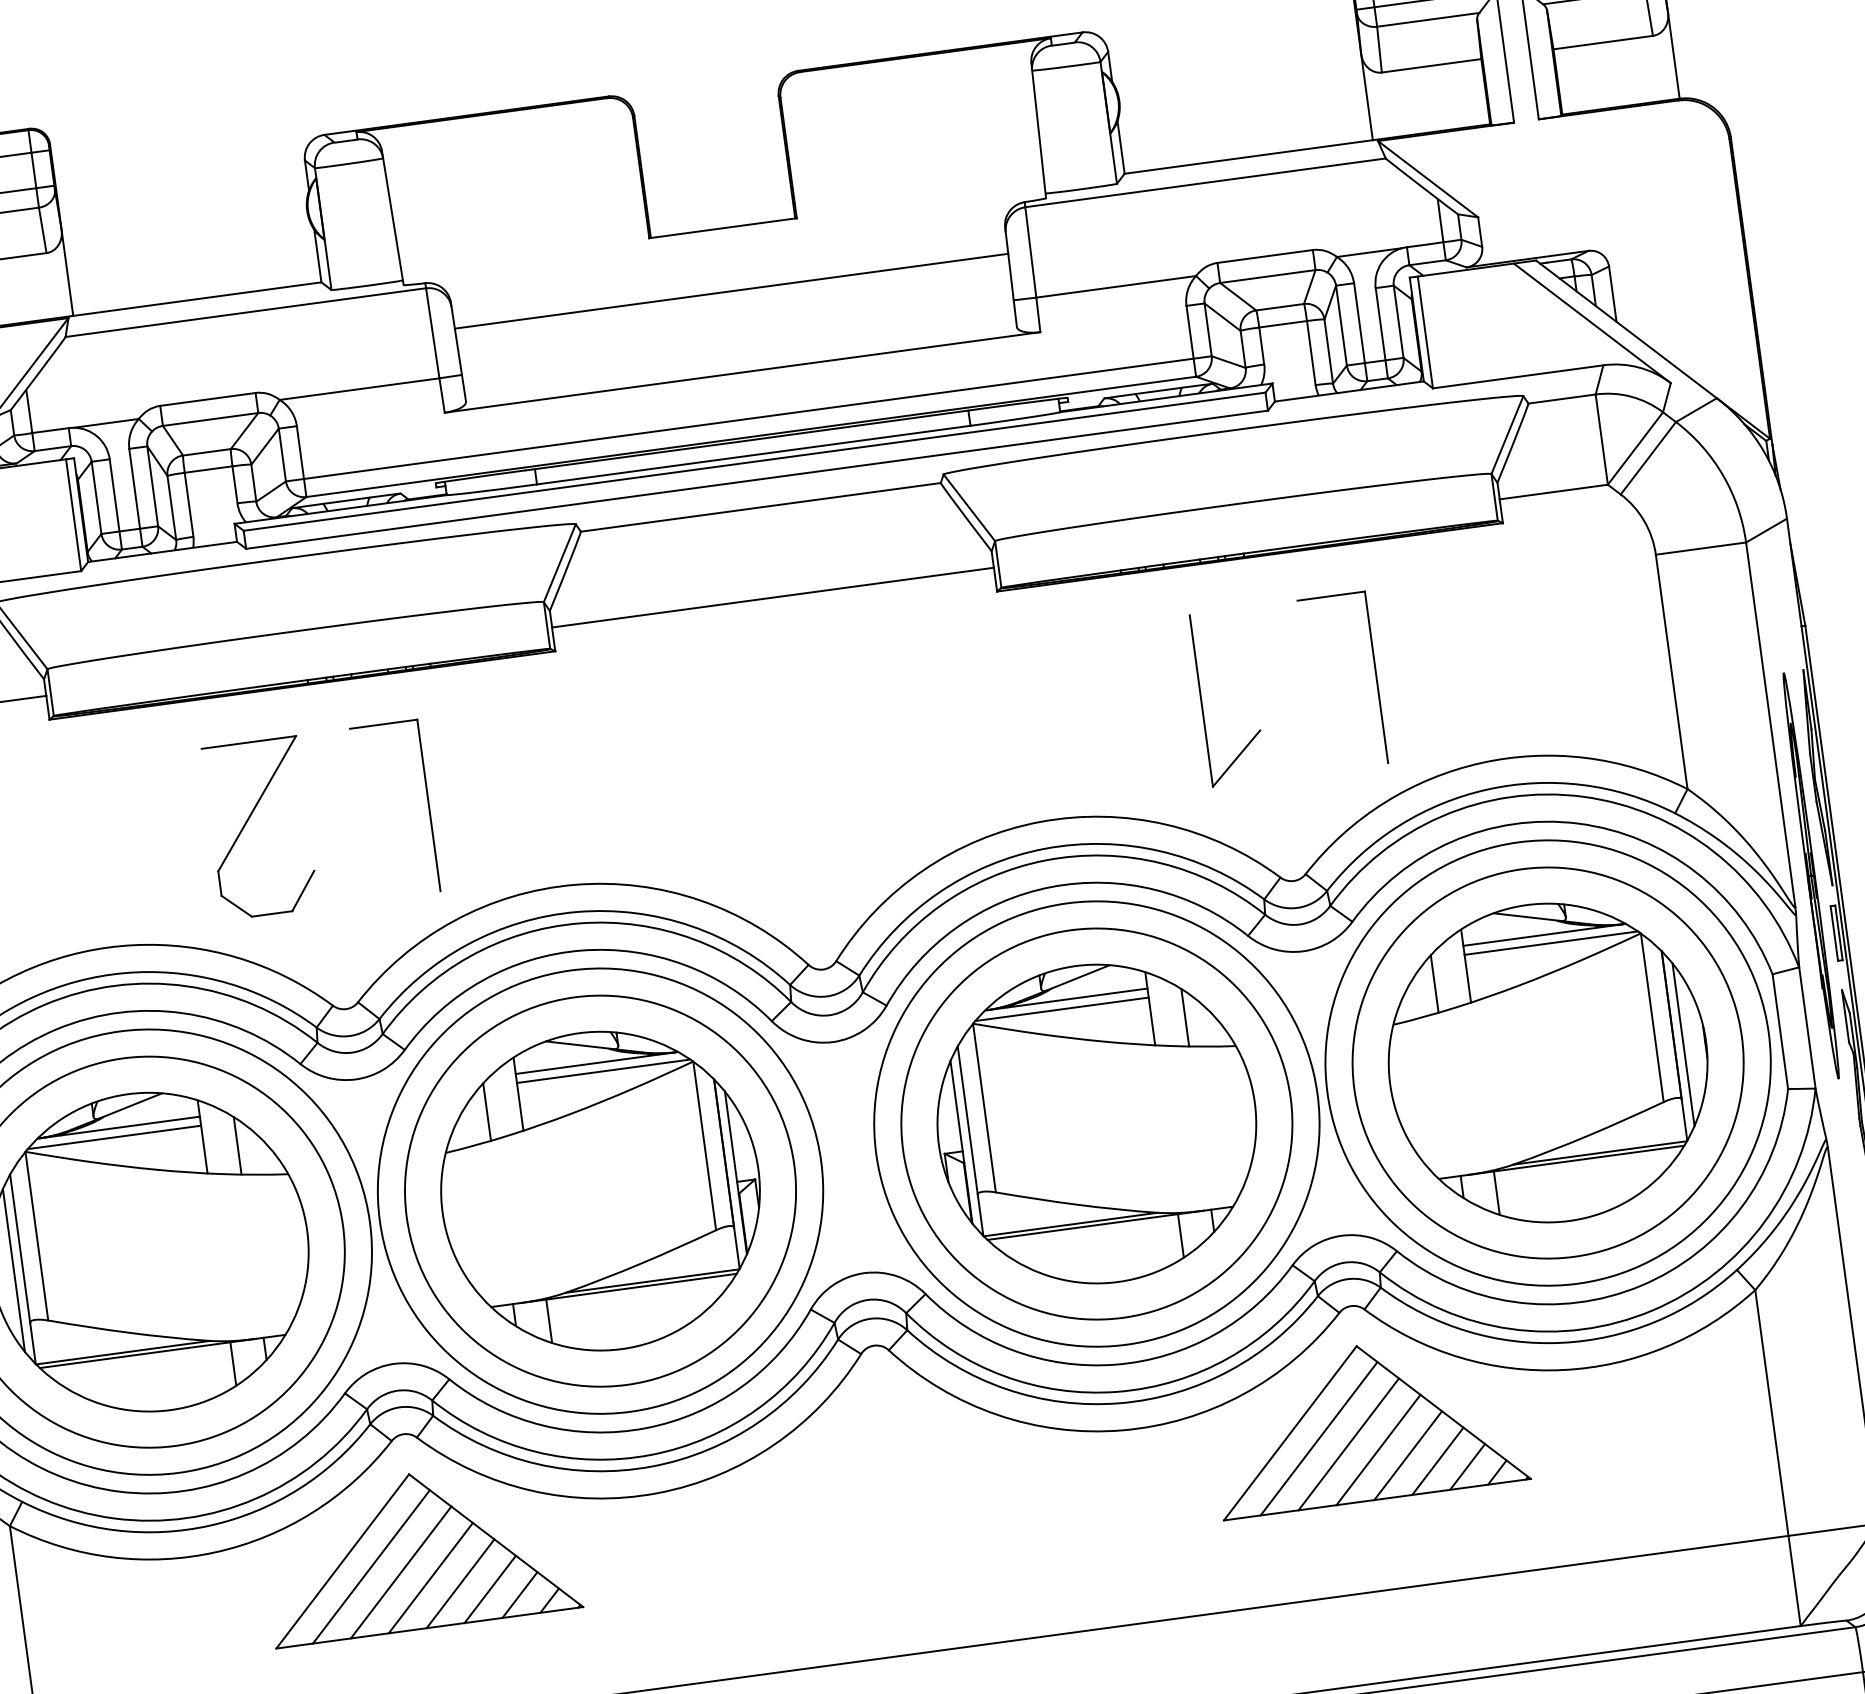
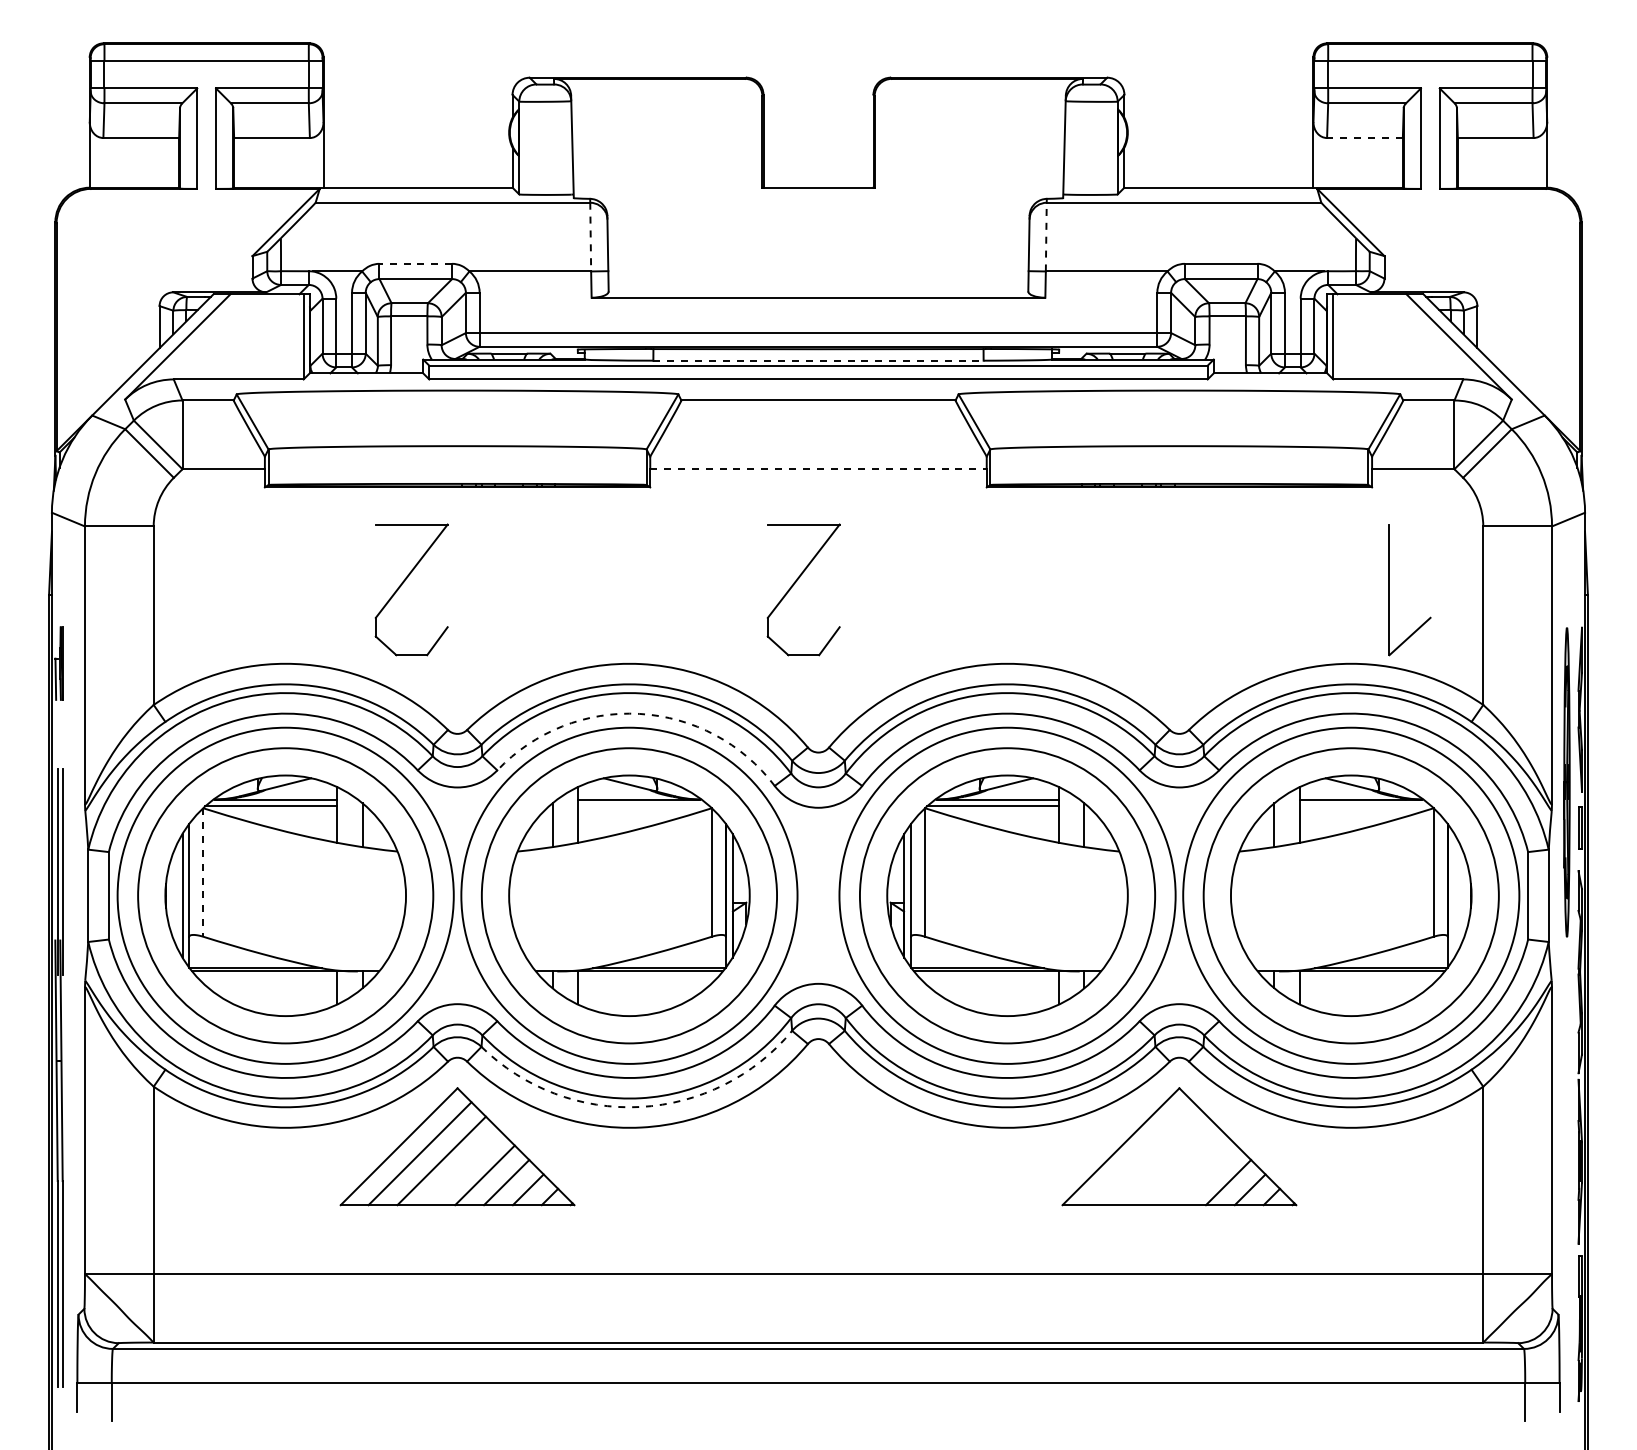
line: (1431, 66) -> (1364, 138), solid -> dashed
line: (1031, 251) -> (1046, 236), solid -> dashed
line: (731, 290) -> (818, 235), removed
line: (432, 333) -> (590, 237), solid -> dashed
line: (207, 399) -> (415, 263), solid -> dashed
line: (753, 454) -> (818, 360), solid -> dashed
line: (773, 597) -> (818, 469), solid -> dashed
part: (1375, 676) -> (1261, 589), removed
part: (1201, 701) -> (1389, 590), moved
part: (764, 750) -> (796, 582), added
part: (428, 805) -> (539, 589), removed
line: (1550, 943) -> (1365, 806), removed
arc: (581, 950) -> (639, 713), solid -> dashed
line: (1683, 1044) -> (1454, 895), removed
line: (603, 1071) -> (643, 806), removed
line: (37, 1236) -> (203, 872), solid -> dashed
line: (1318, 1438) -> (1141, 1153), removed
line: (1348, 1443) -> (1163, 1160), removed
line: (1378, 1450) -> (1185, 1168), removed
line: (1407, 1455) -> (1206, 1175), removed
arc: (652, 1467) -> (640, 1107), solid -> dashed
line: (431, 1578) -> (463, 1168), removed

